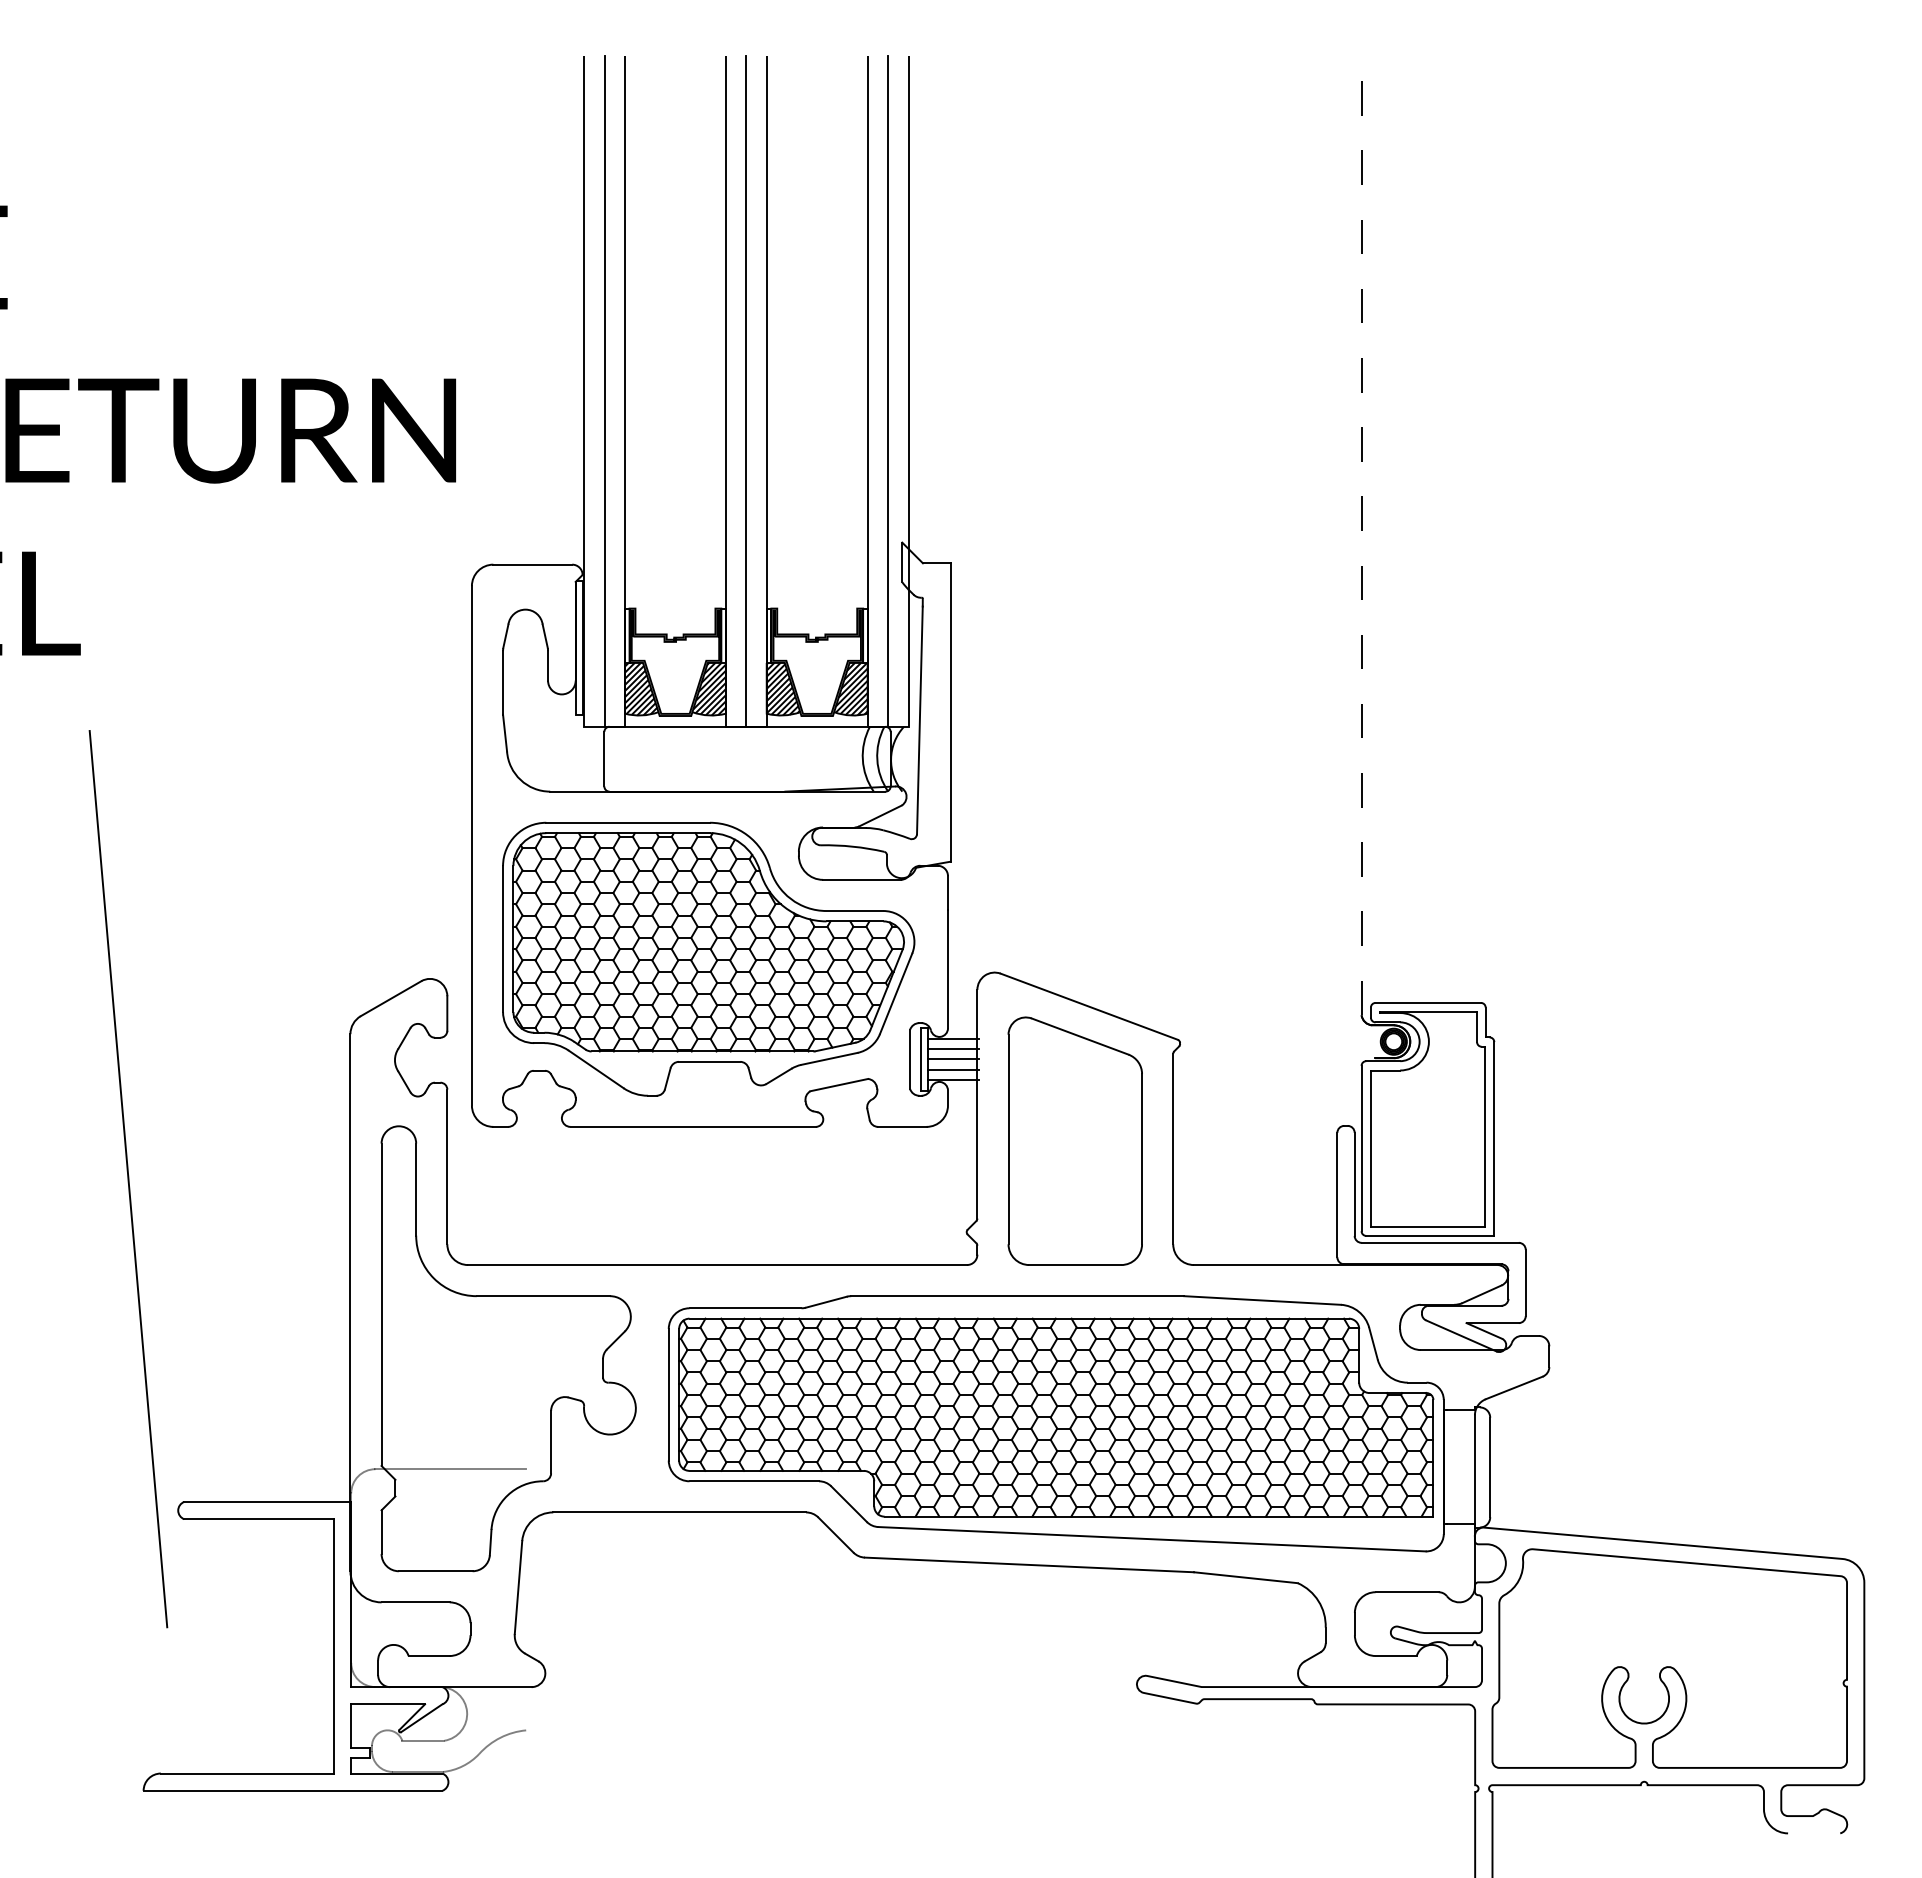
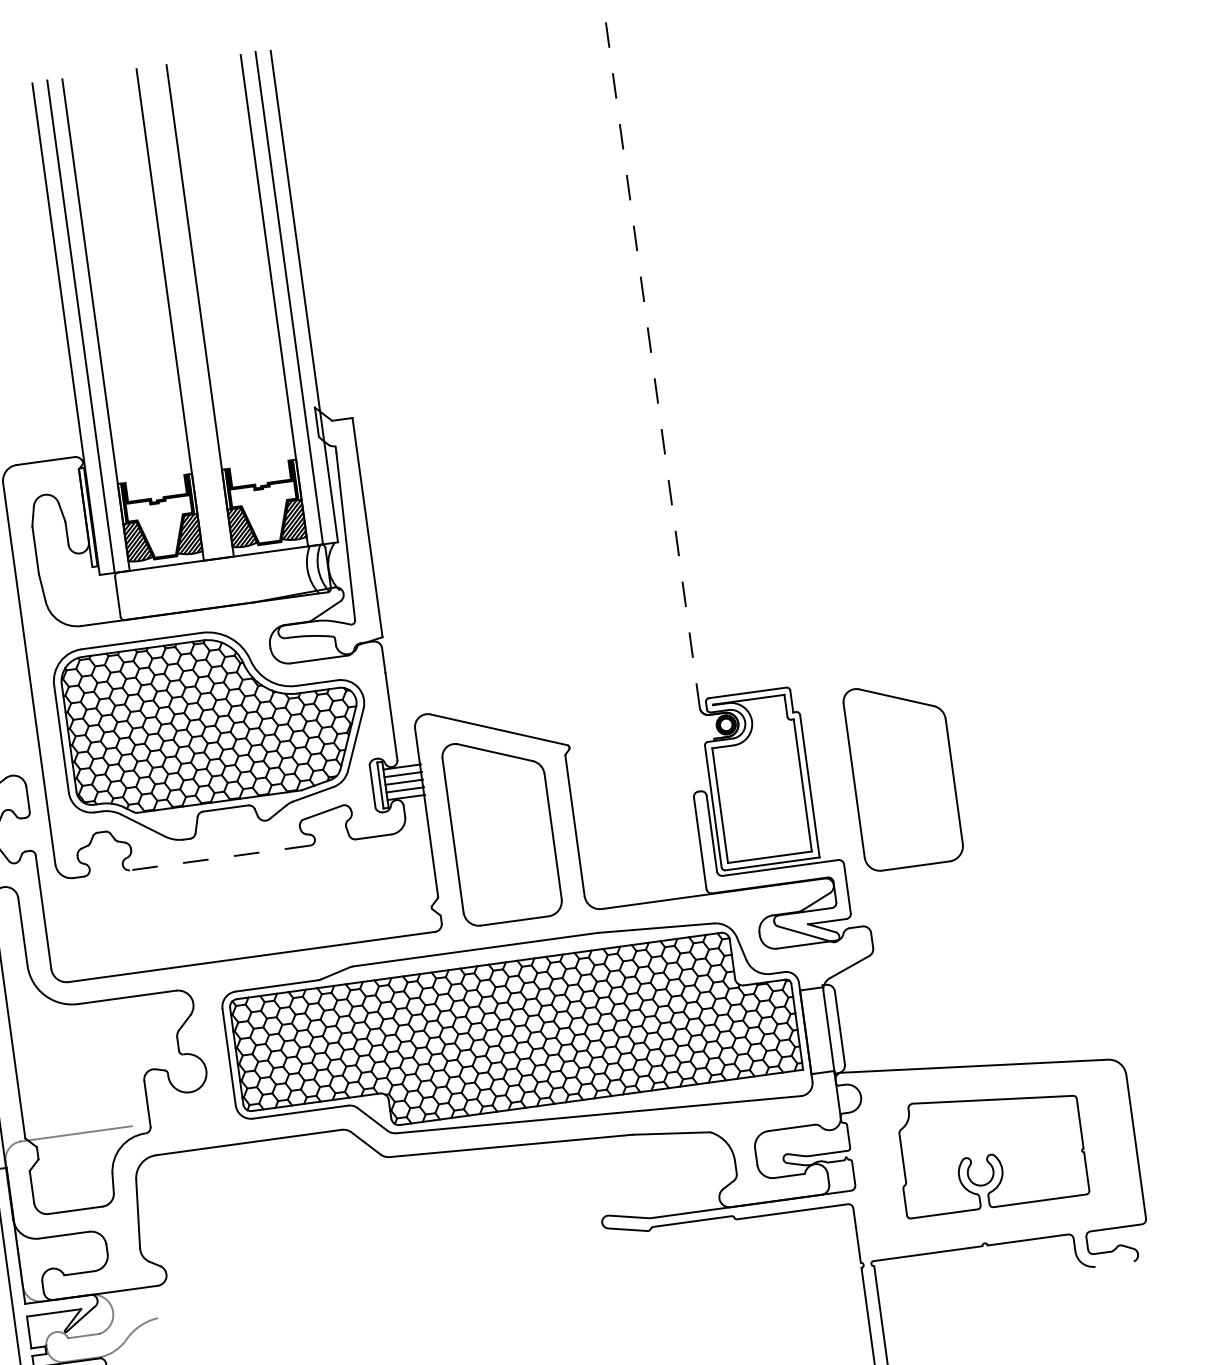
line: (746, 391) -> (185, 312), removed
line: (693, 1126) -> (220, 857), solid -> dashed
part: (1620, 1140) -> (902, 774), added
part: (1669, 1658) -> (990, 1150), size x0.7

